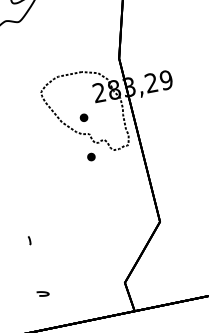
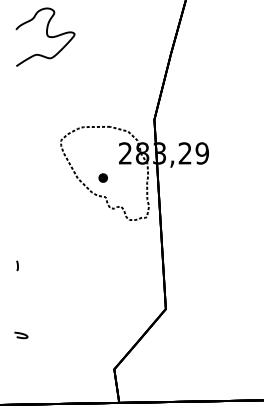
part: (90, 156) -> (102, 222), removed
curve: (29, 240) -> (17, 265), moved
curve: (43, 292) -> (21, 334), moved

